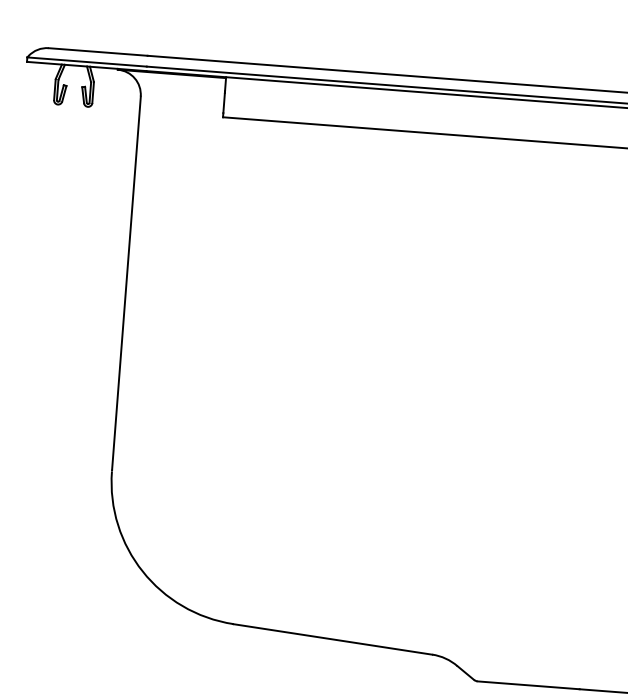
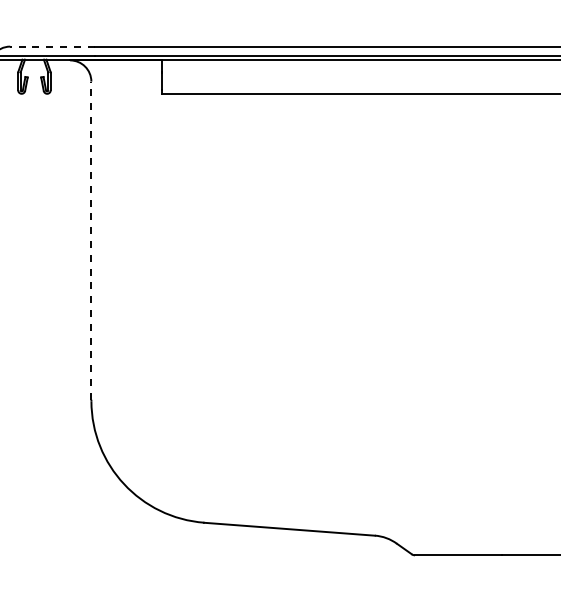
line: (97, 51) -> (51, 46), solid -> dashed
line: (126, 282) -> (91, 240), solid -> dashed

